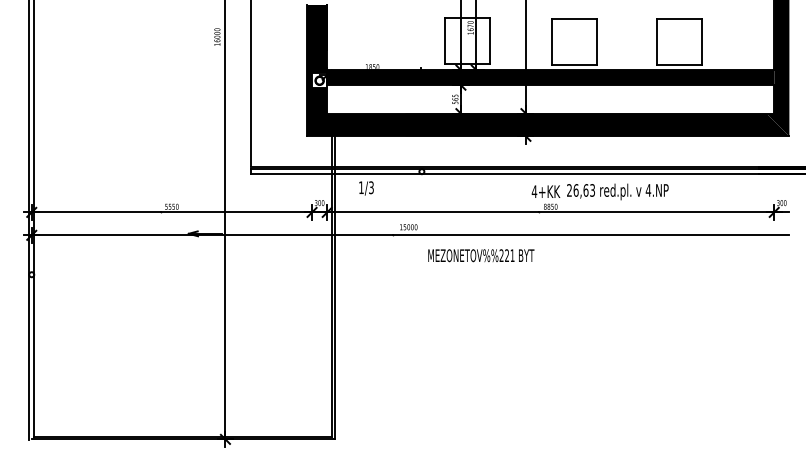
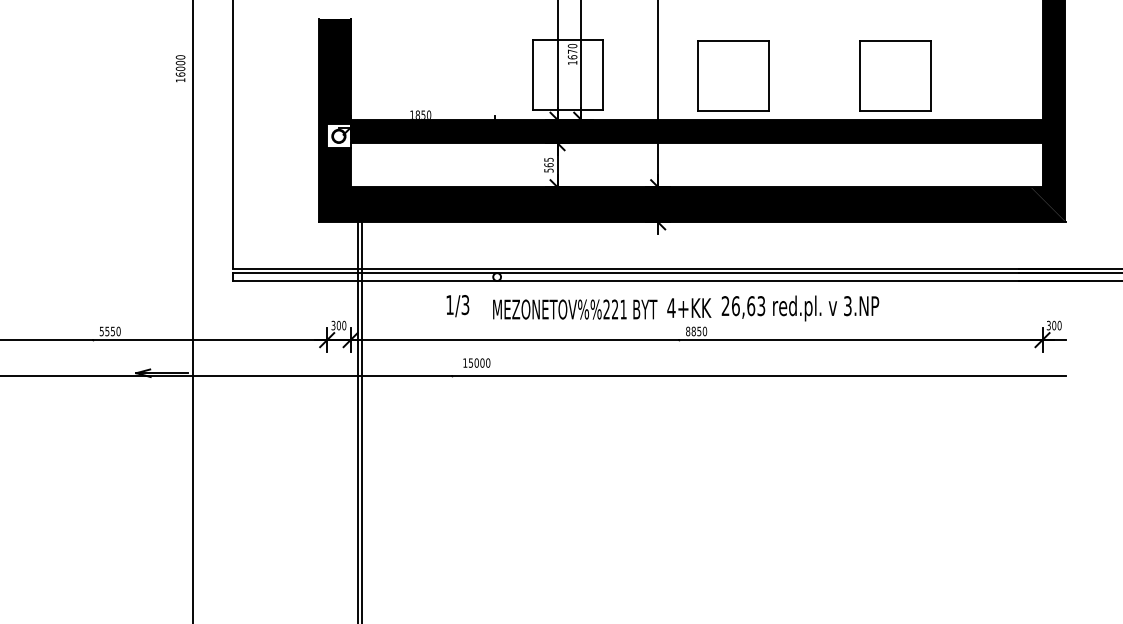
text: (366, 188) -> (457, 306), moved
text: (648, 190) -> (847, 306), 4.NP -> 3.NP
text: (481, 255) -> (575, 309), moved

